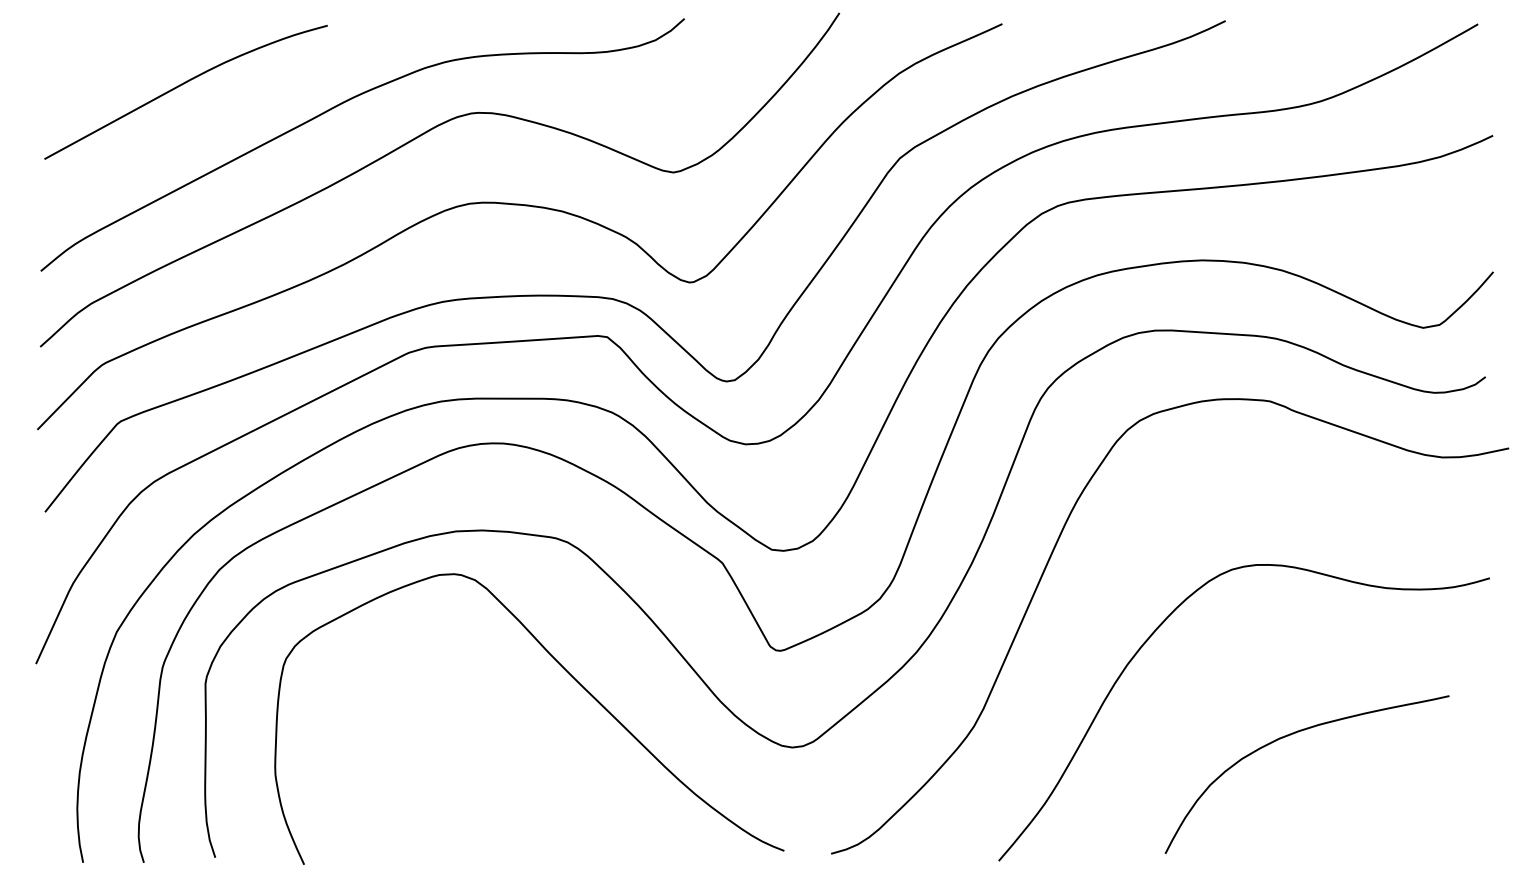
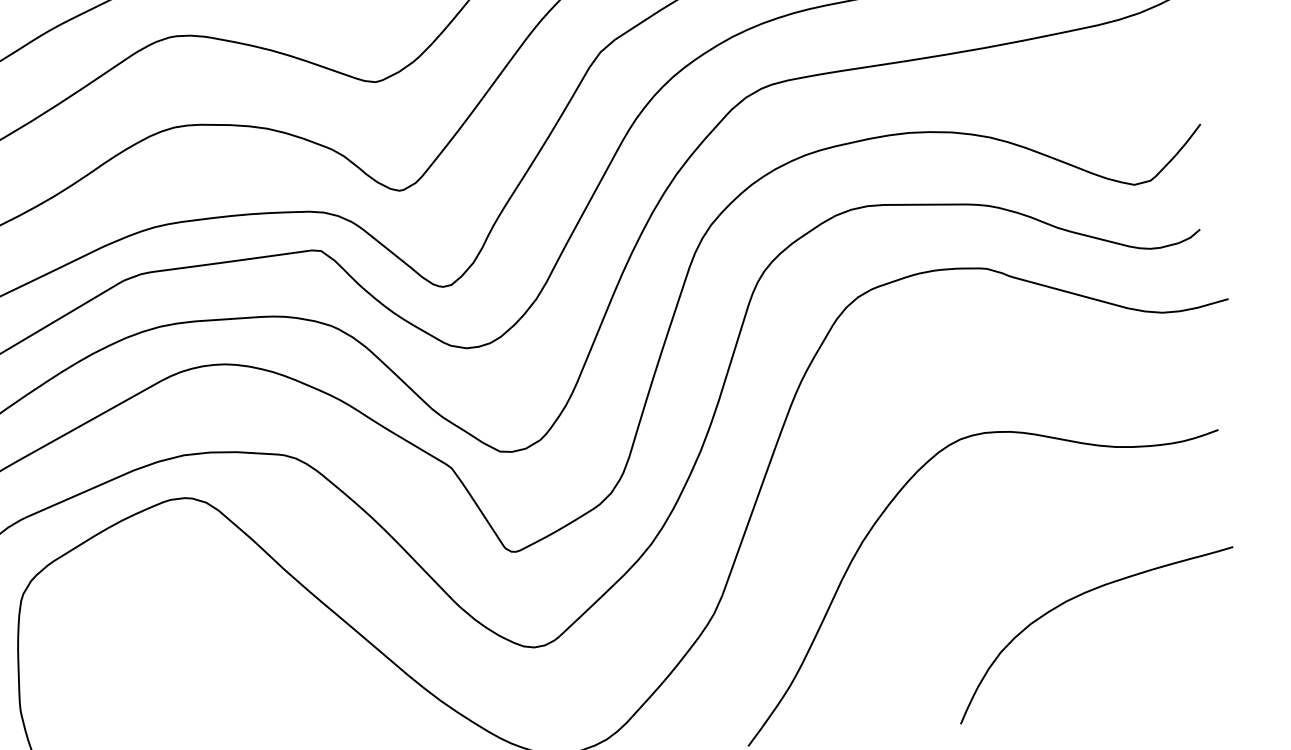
curve: (1288, 736) -> (1075, 598), moved

